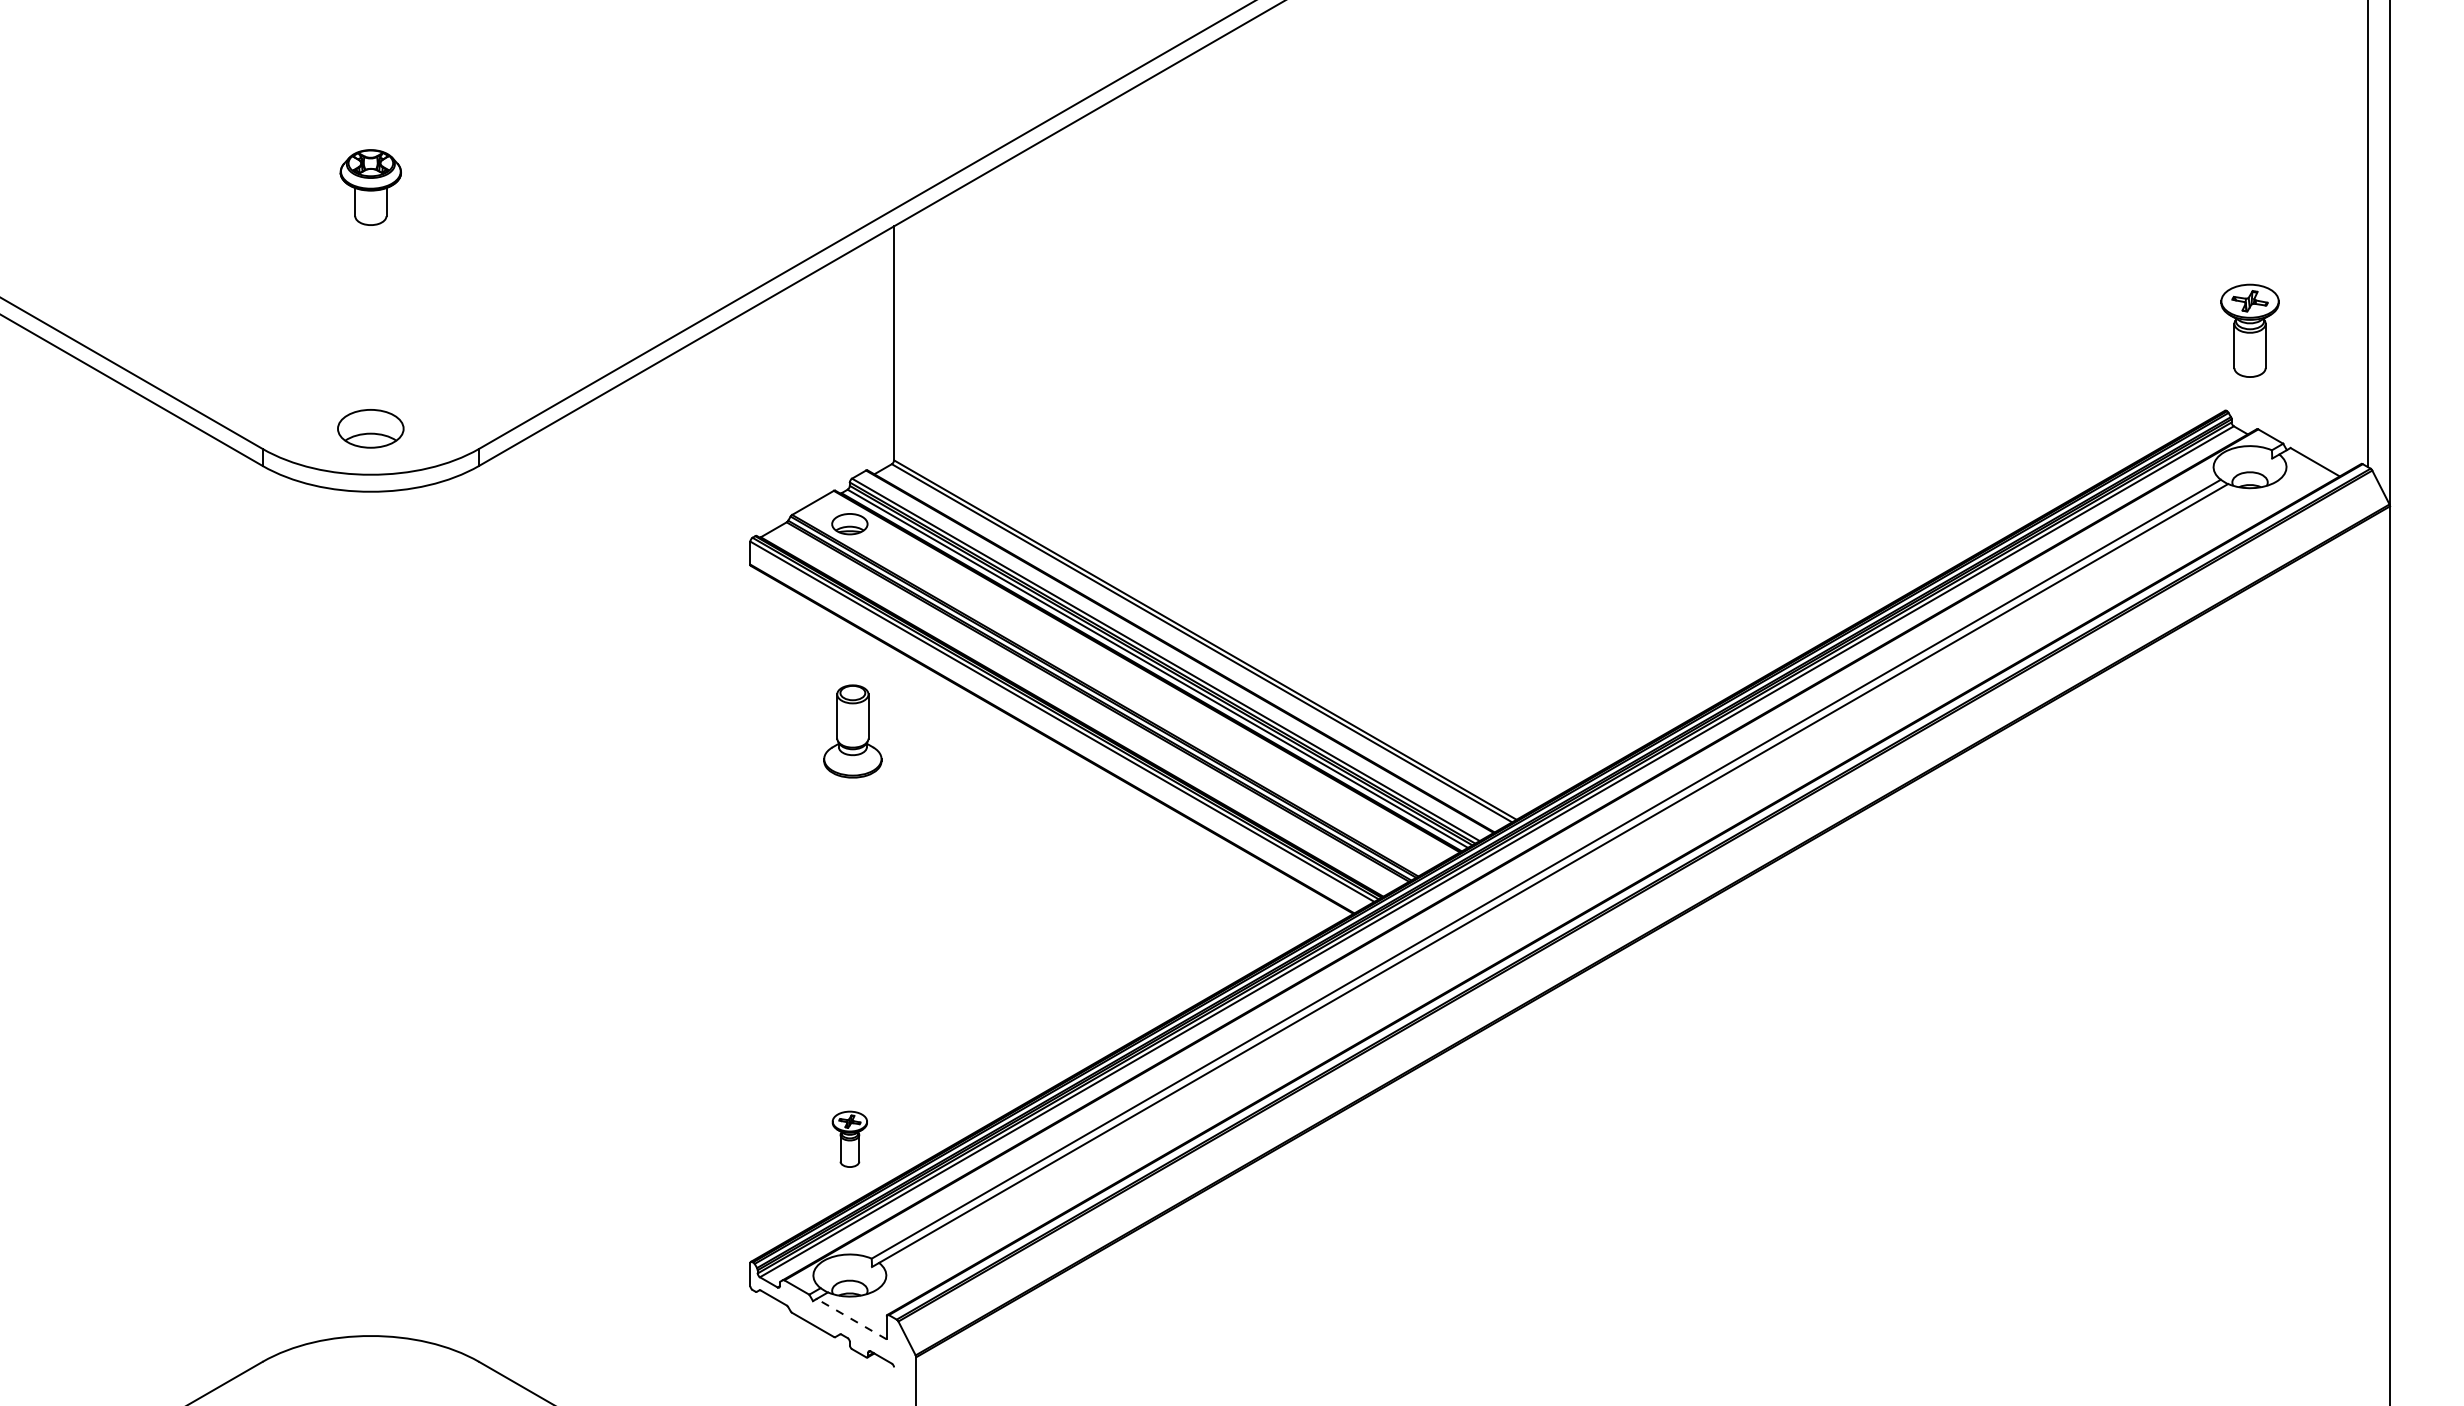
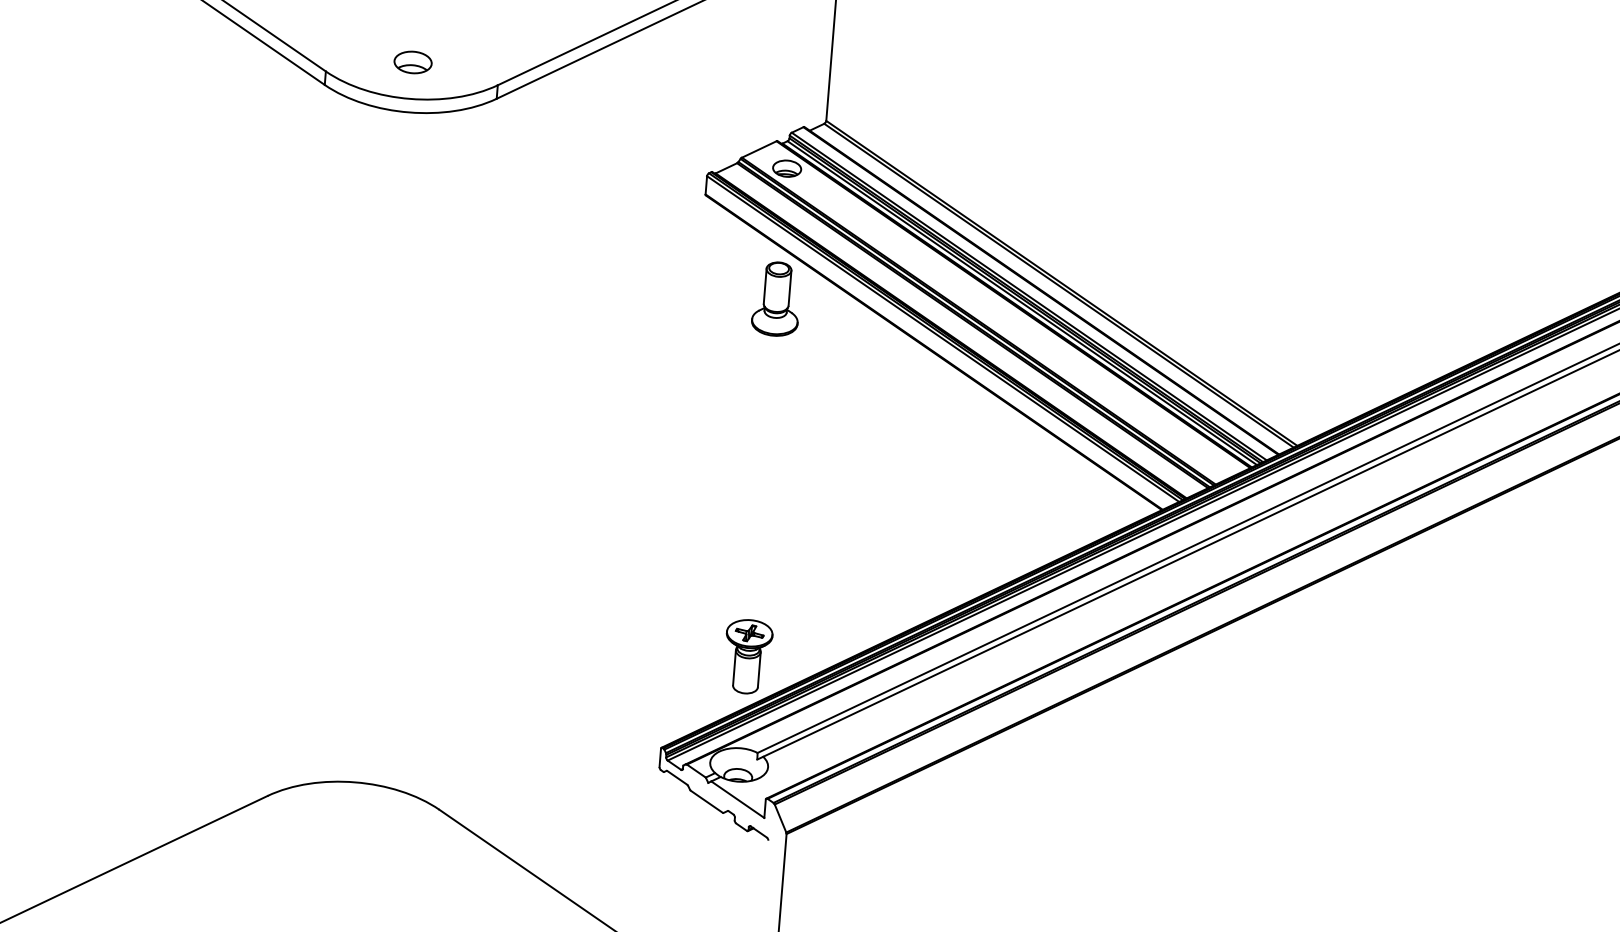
part: (370, 428) -> (412, 62), size x0.71
part: (852, 731) -> (776, 299), moved
part: (849, 1139) -> (747, 656), size x1.67
line: (851, 1318) -> (737, 799), dashed -> solid

